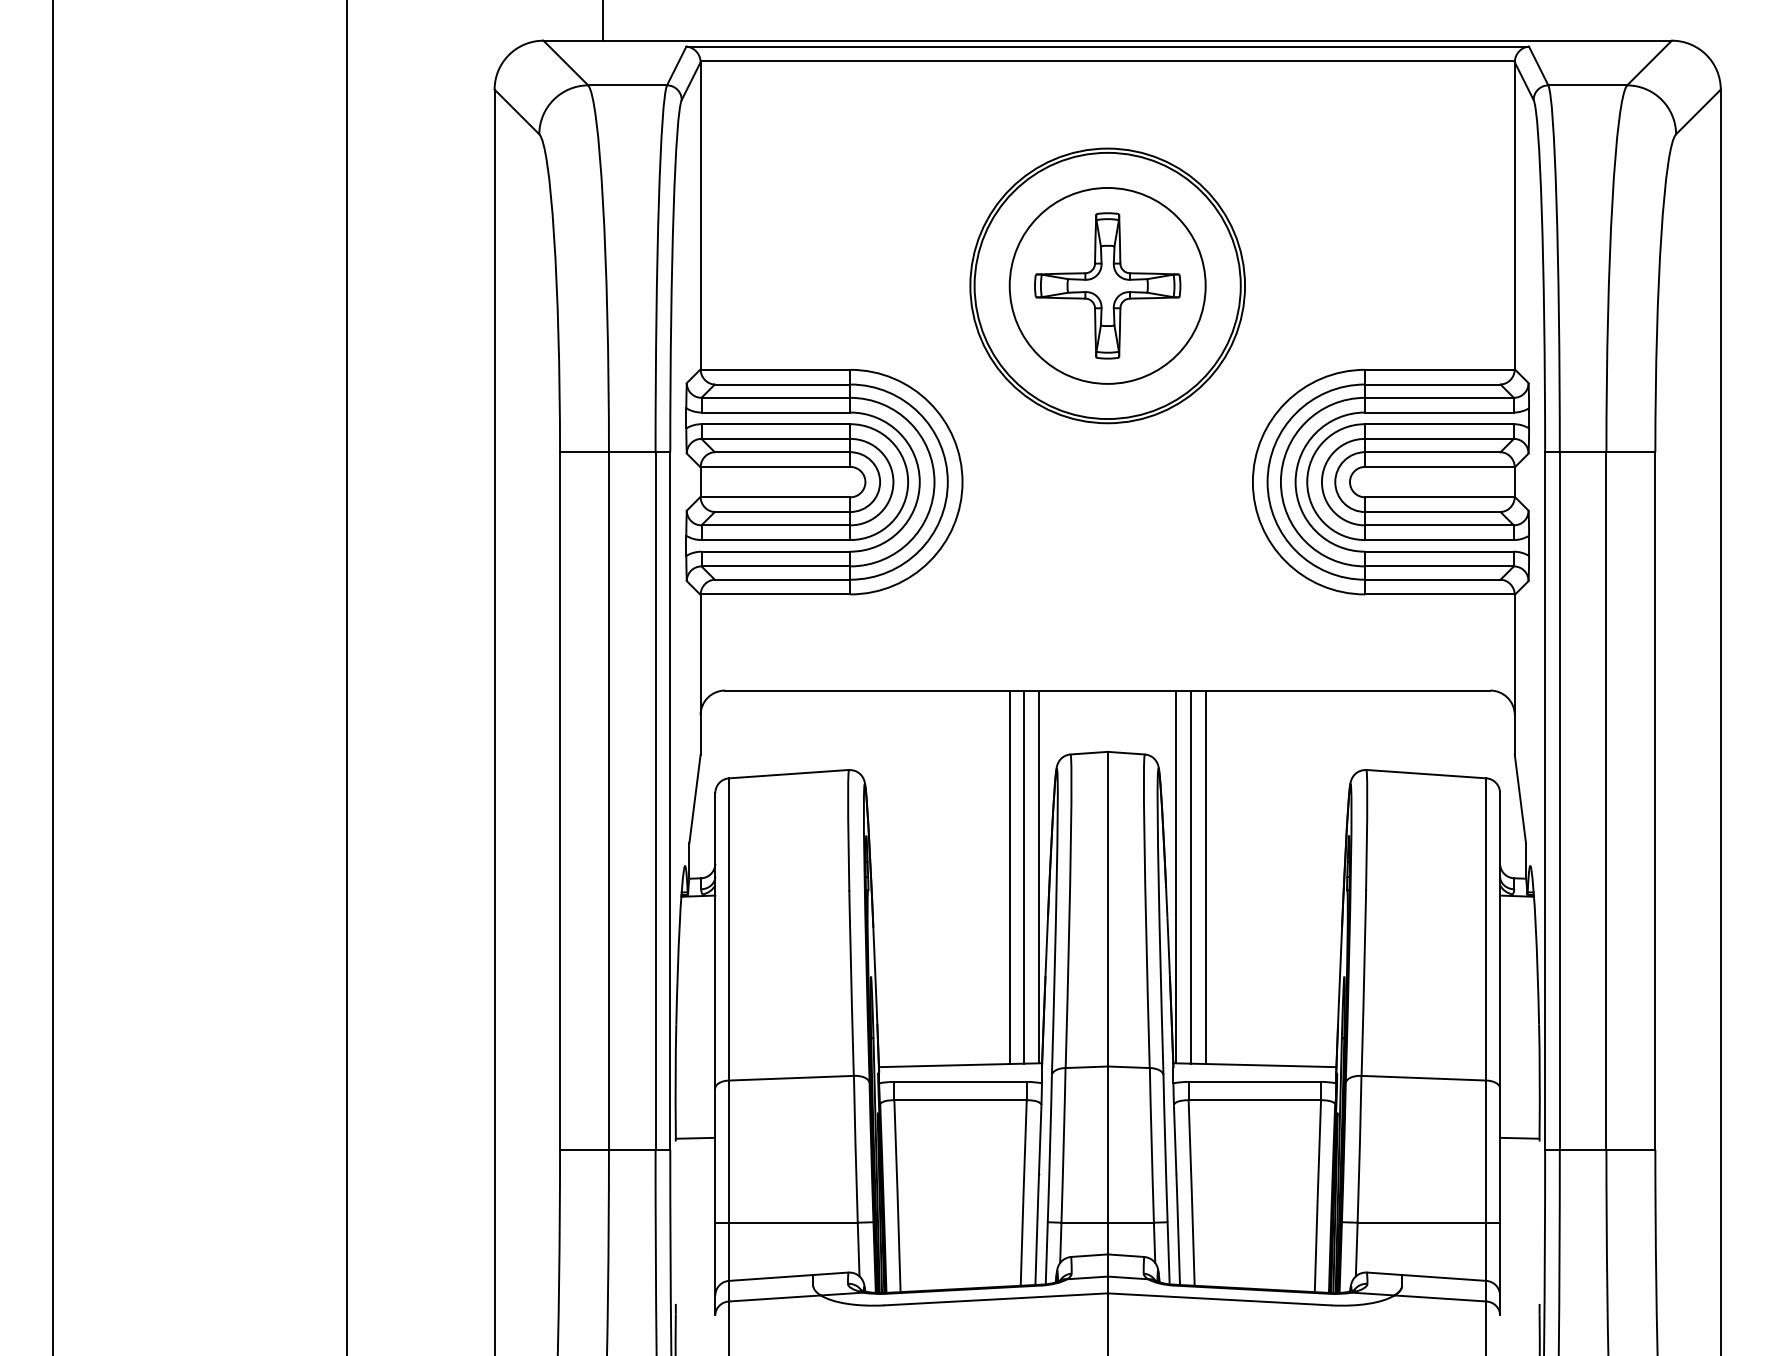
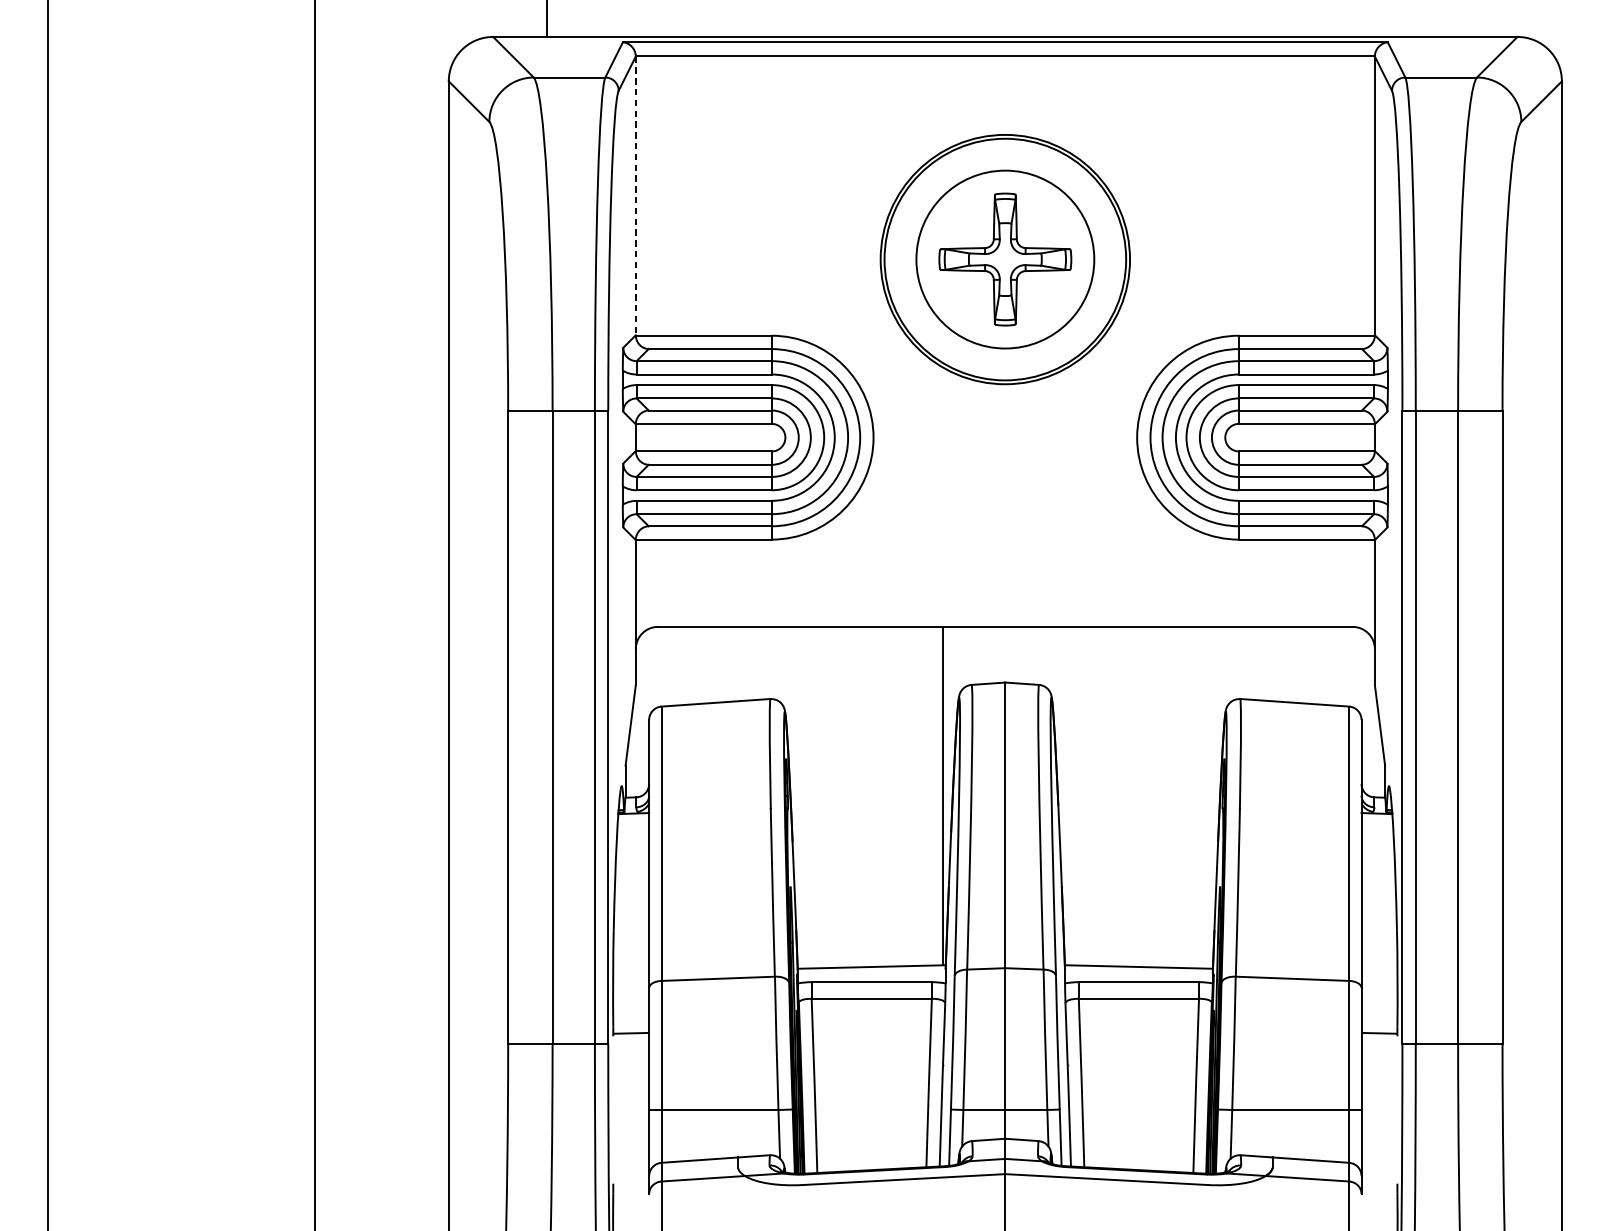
line: (700, 215) -> (635, 195), solid -> dashed
line: (1024, 876) -> (929, 795), removed
line: (1176, 876) -> (1067, 795), removed
line: (1191, 876) -> (1081, 795), removed
line: (1009, 877) -> (916, 796), removed
line: (1205, 877) -> (1094, 796), removed

